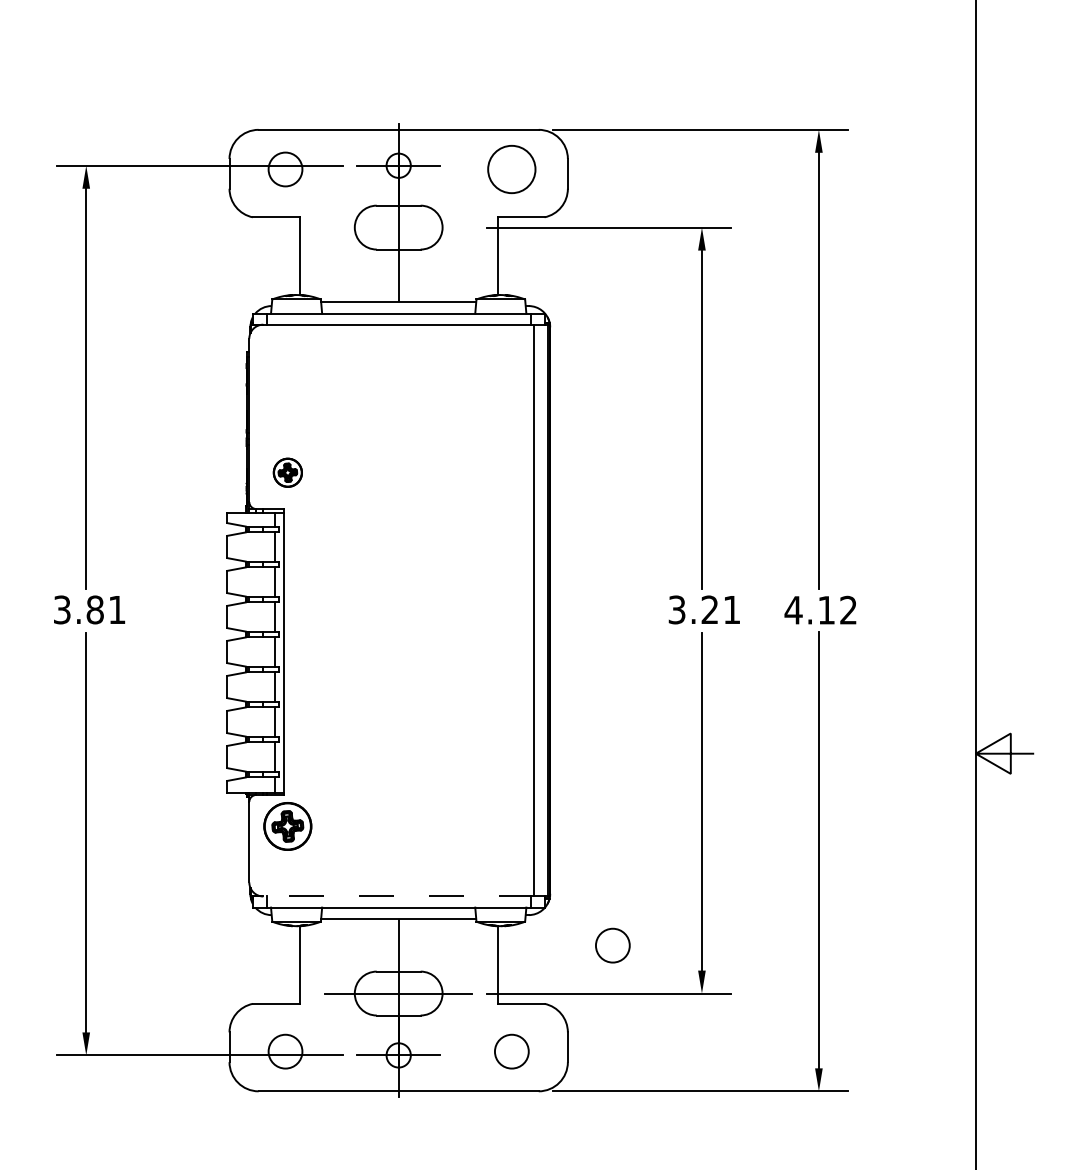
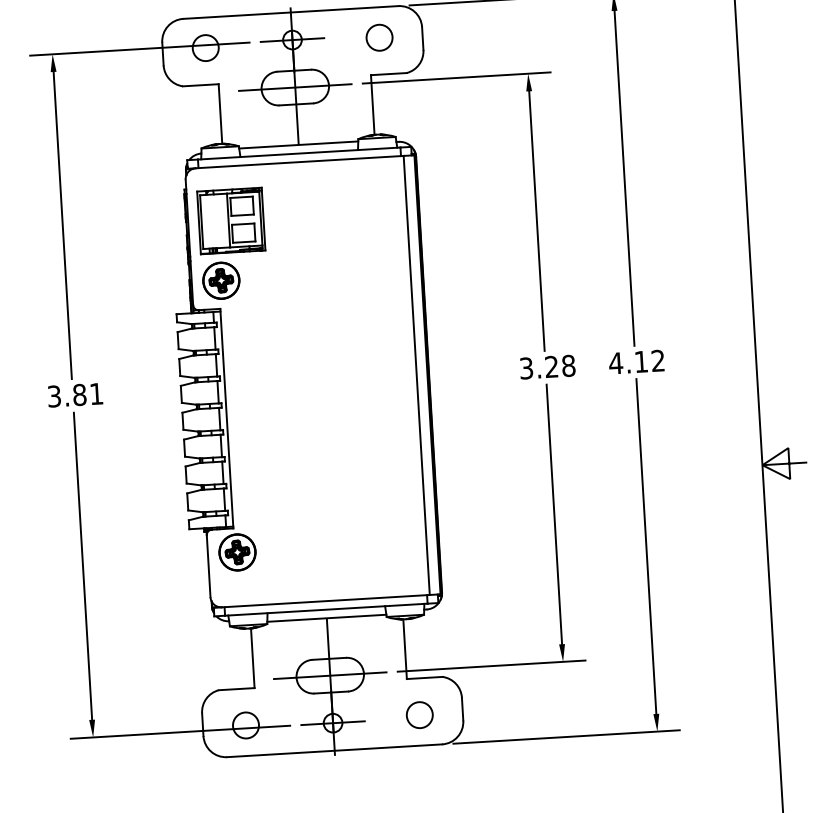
circle: (511, 169) -> (379, 37), size x0.71
line: (398, 227) -> (295, 87), added
part: (304, 395) -> (230, 220), added
part: (287, 472) -> (221, 280), size x1.67
text: (731, 609) -> (568, 365), 3.21 -> 3.28
line: (398, 896) -> (325, 601), dashed -> solid
circle: (612, 945) -> (492, 629), removed

